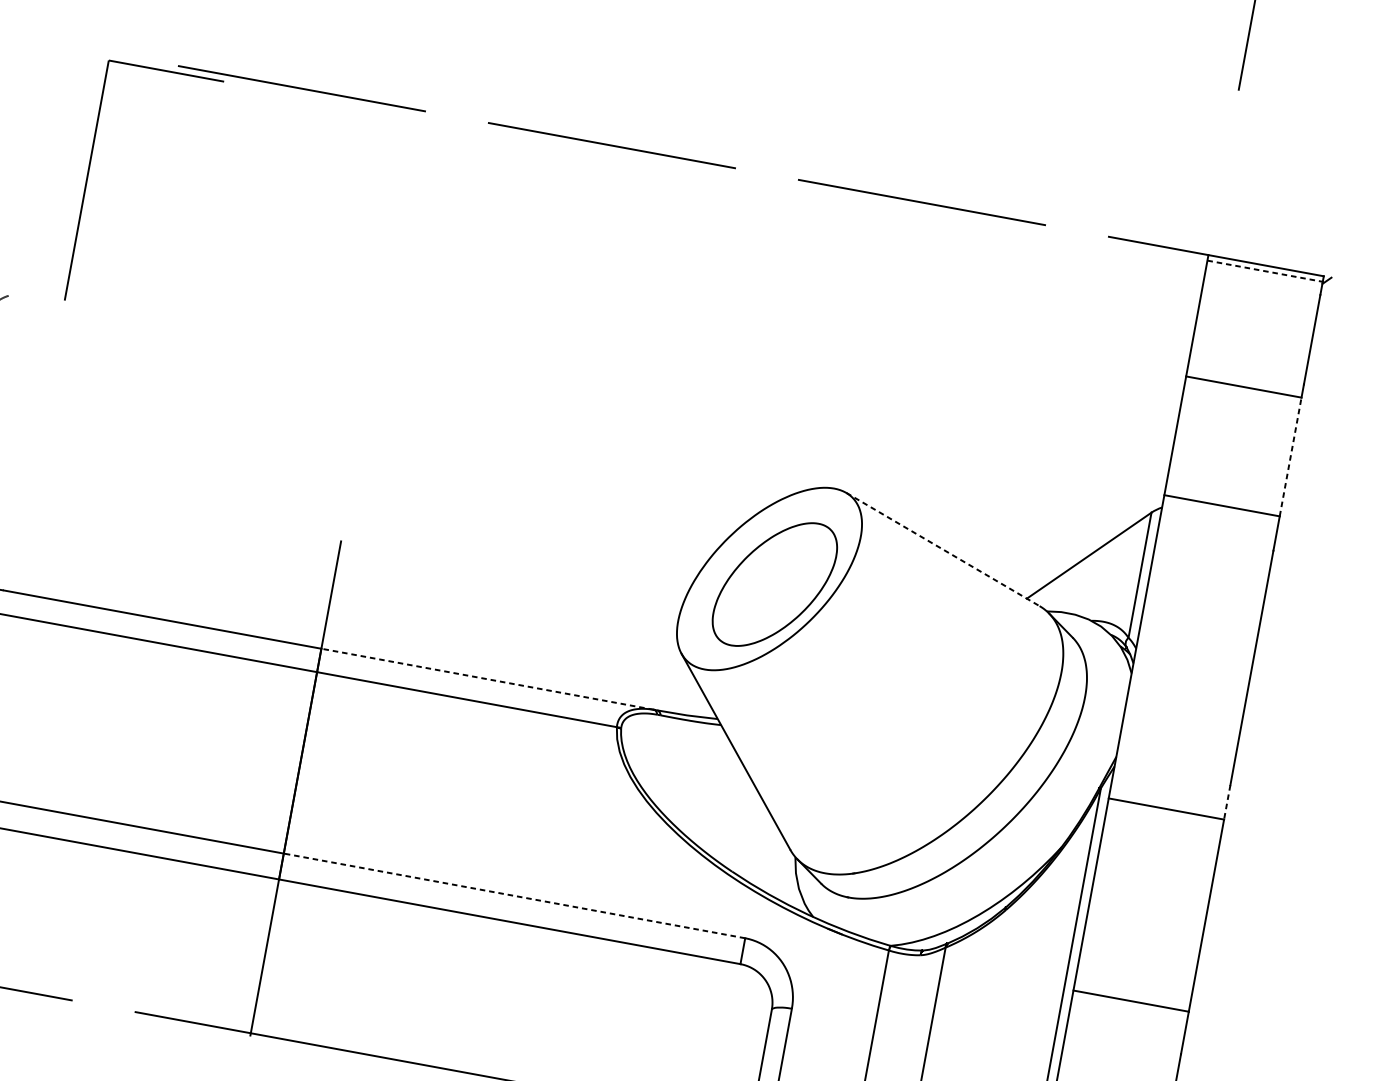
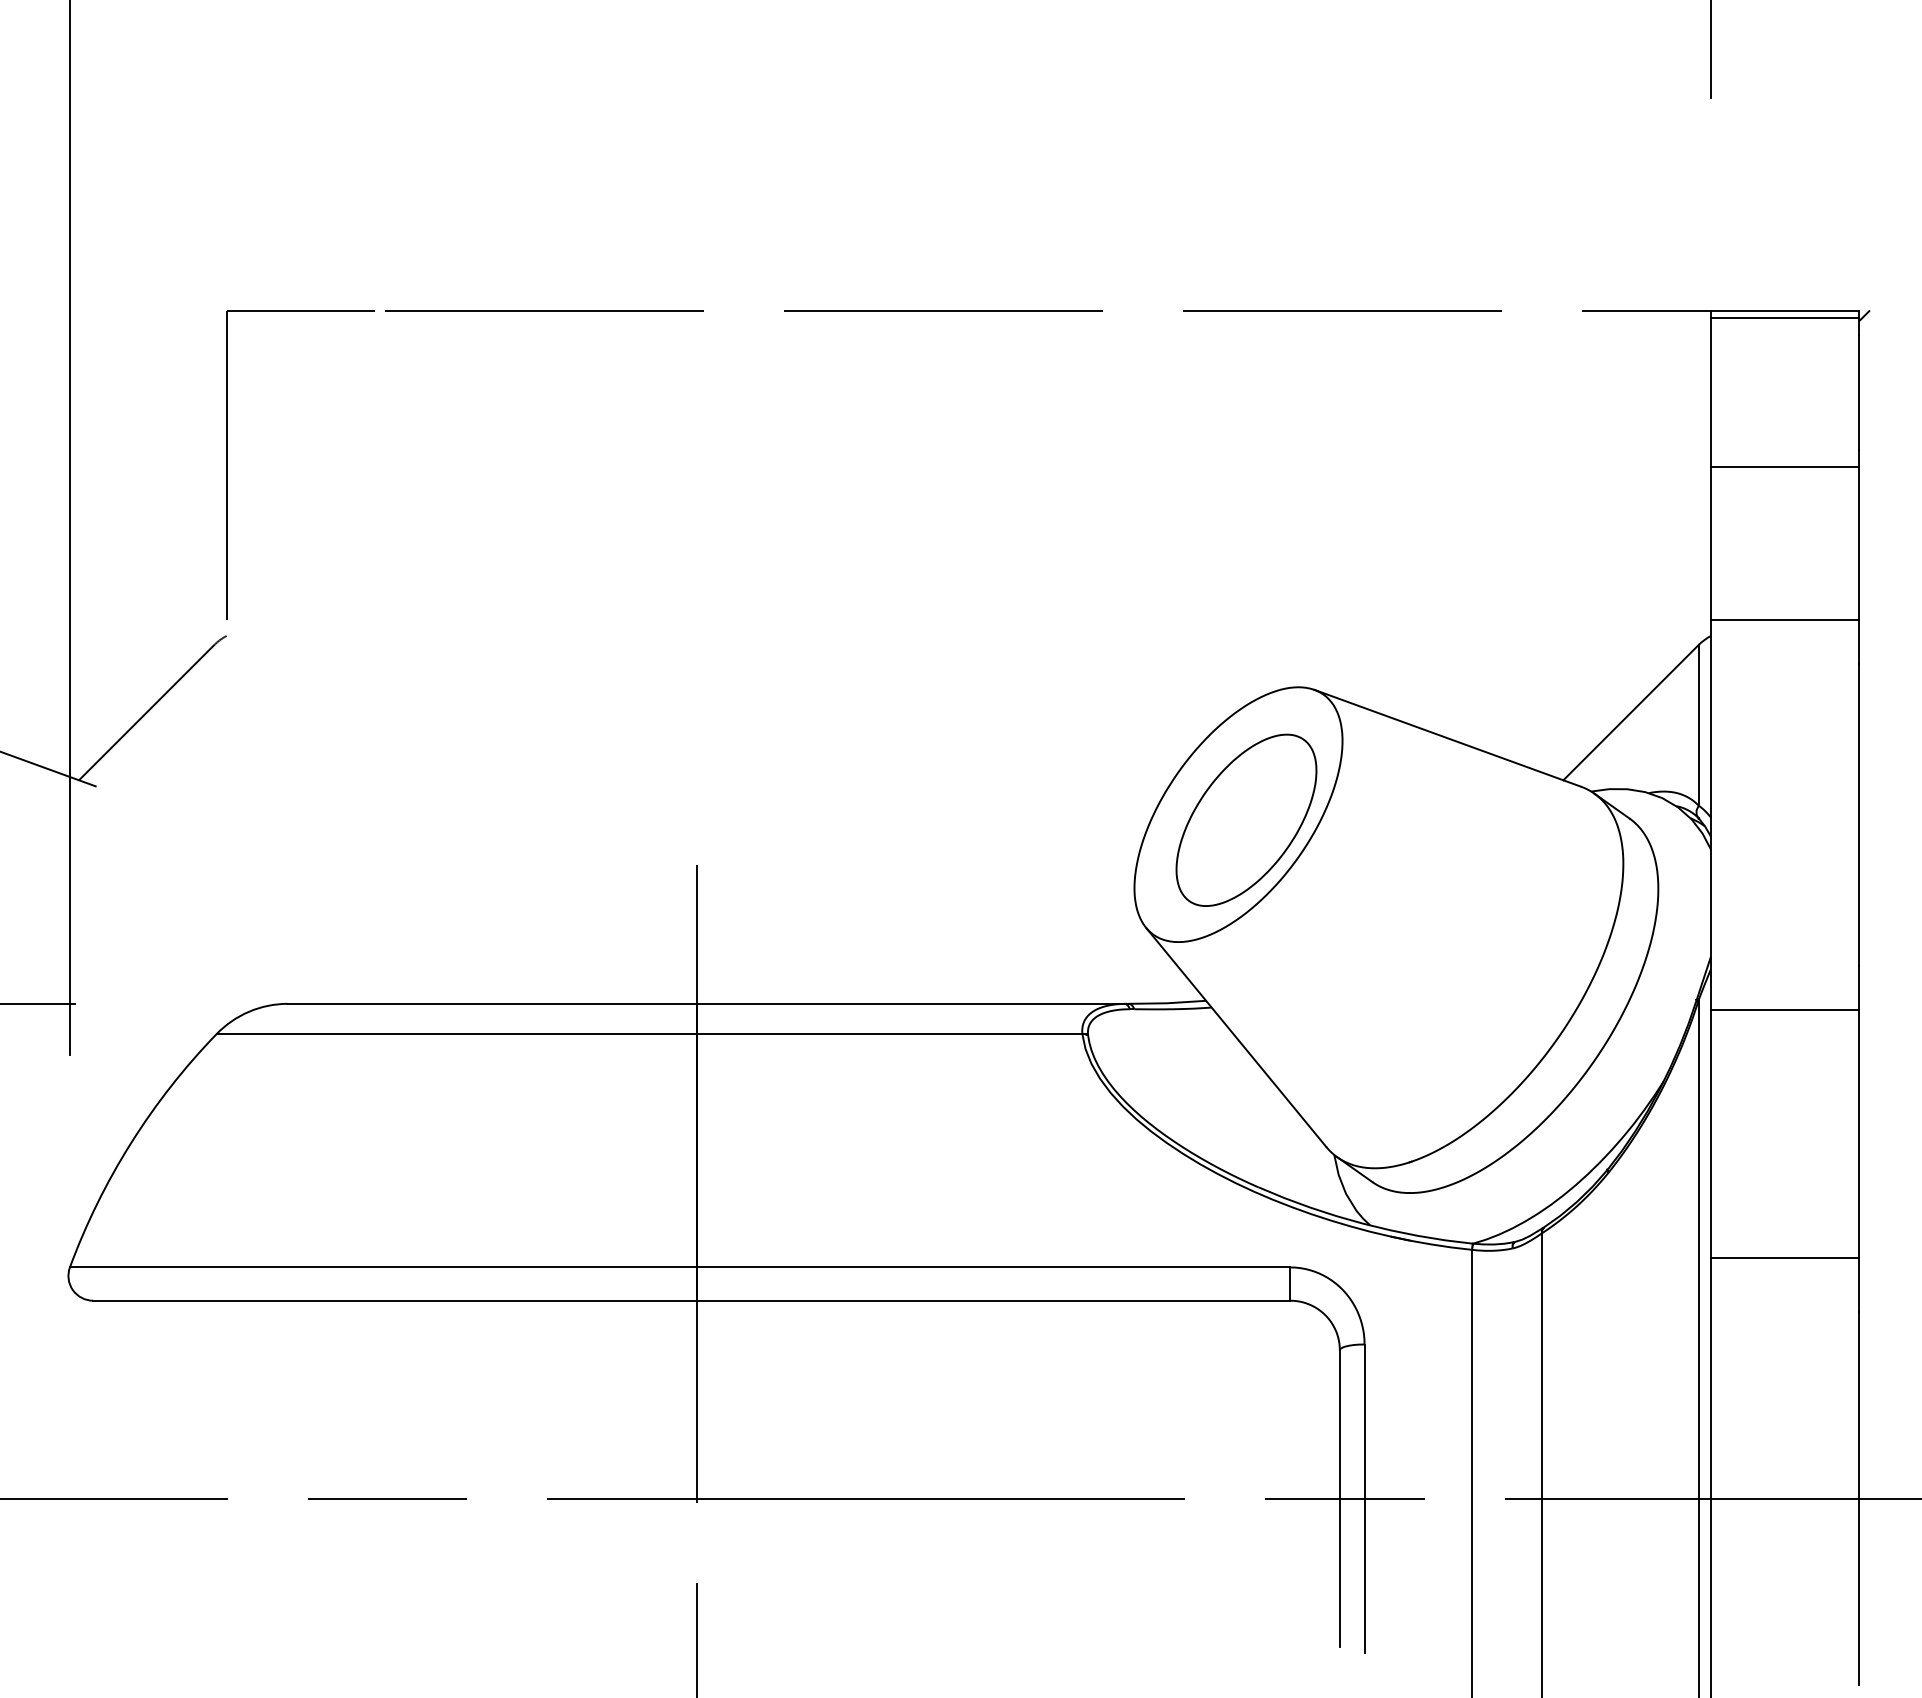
part: (87, 179) -> (227, 464), moved
line: (1265, 271) -> (1785, 318), dashed -> solid
line: (1290, 456) -> (1859, 543), dashed -> solid
line: (942, 549) -> (1447, 738), dashed -> solid
line: (487, 678) -> (910, 1003), dashed -> solid
line: (1227, 802) -> (1859, 988), dashed -> solid
line: (514, 895) -> (993, 1267), dashed -> solid

